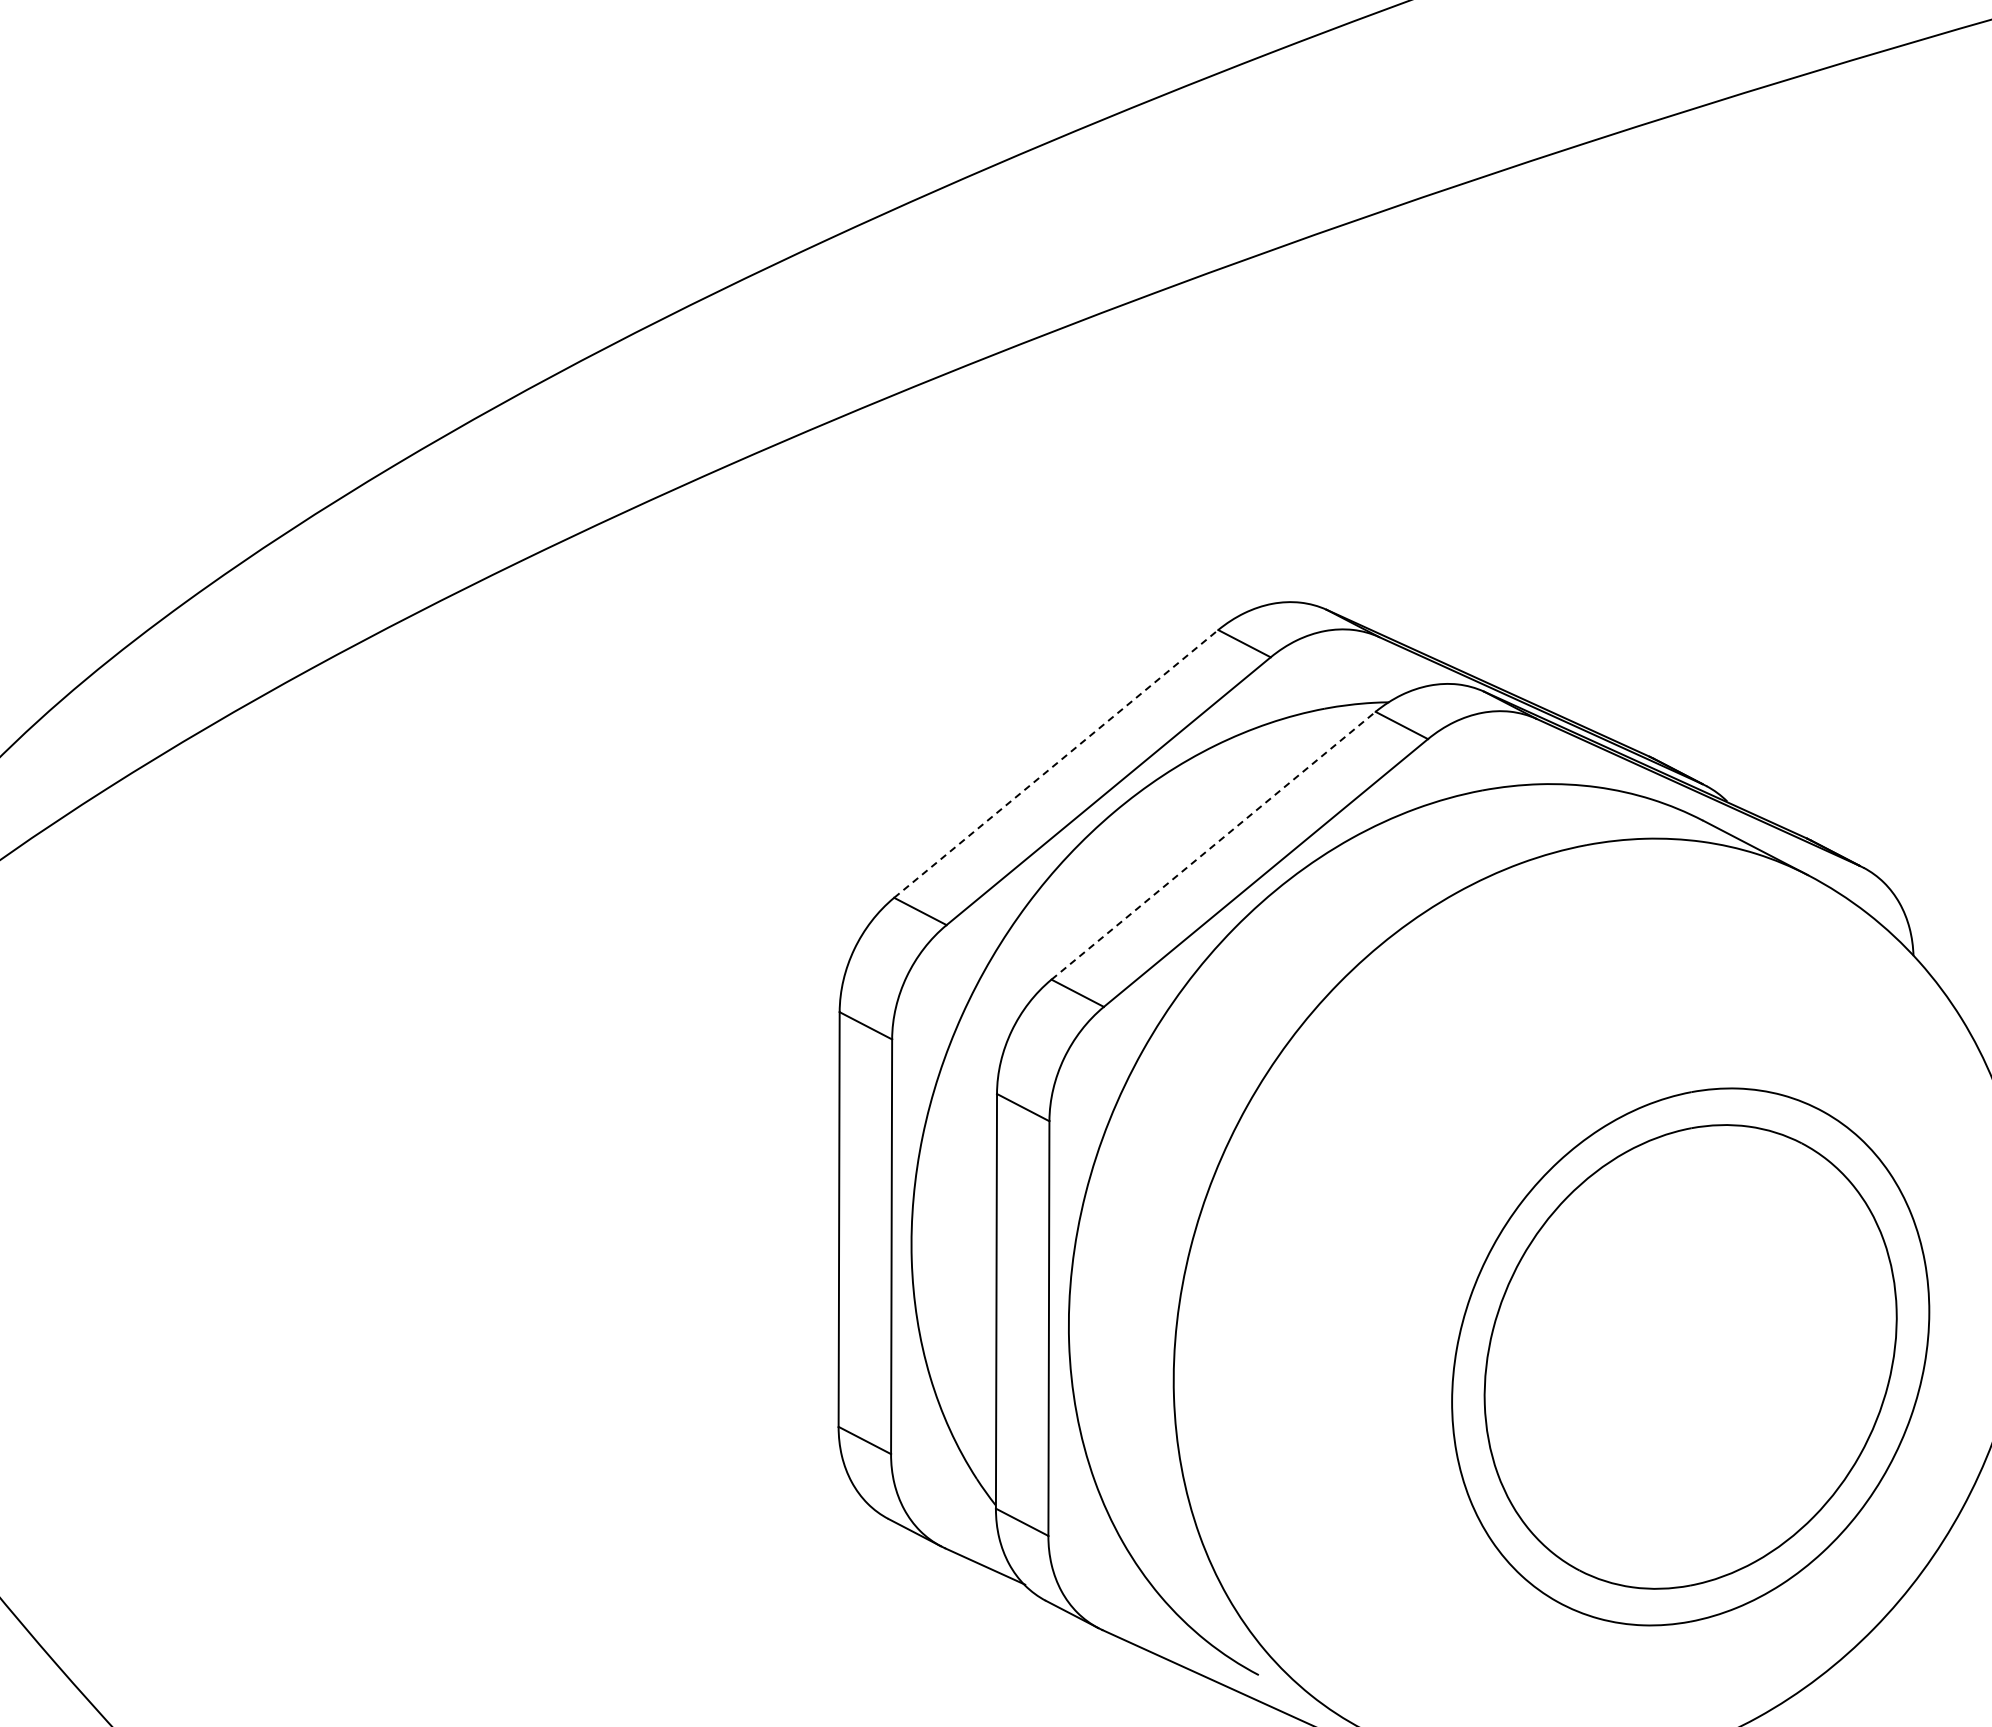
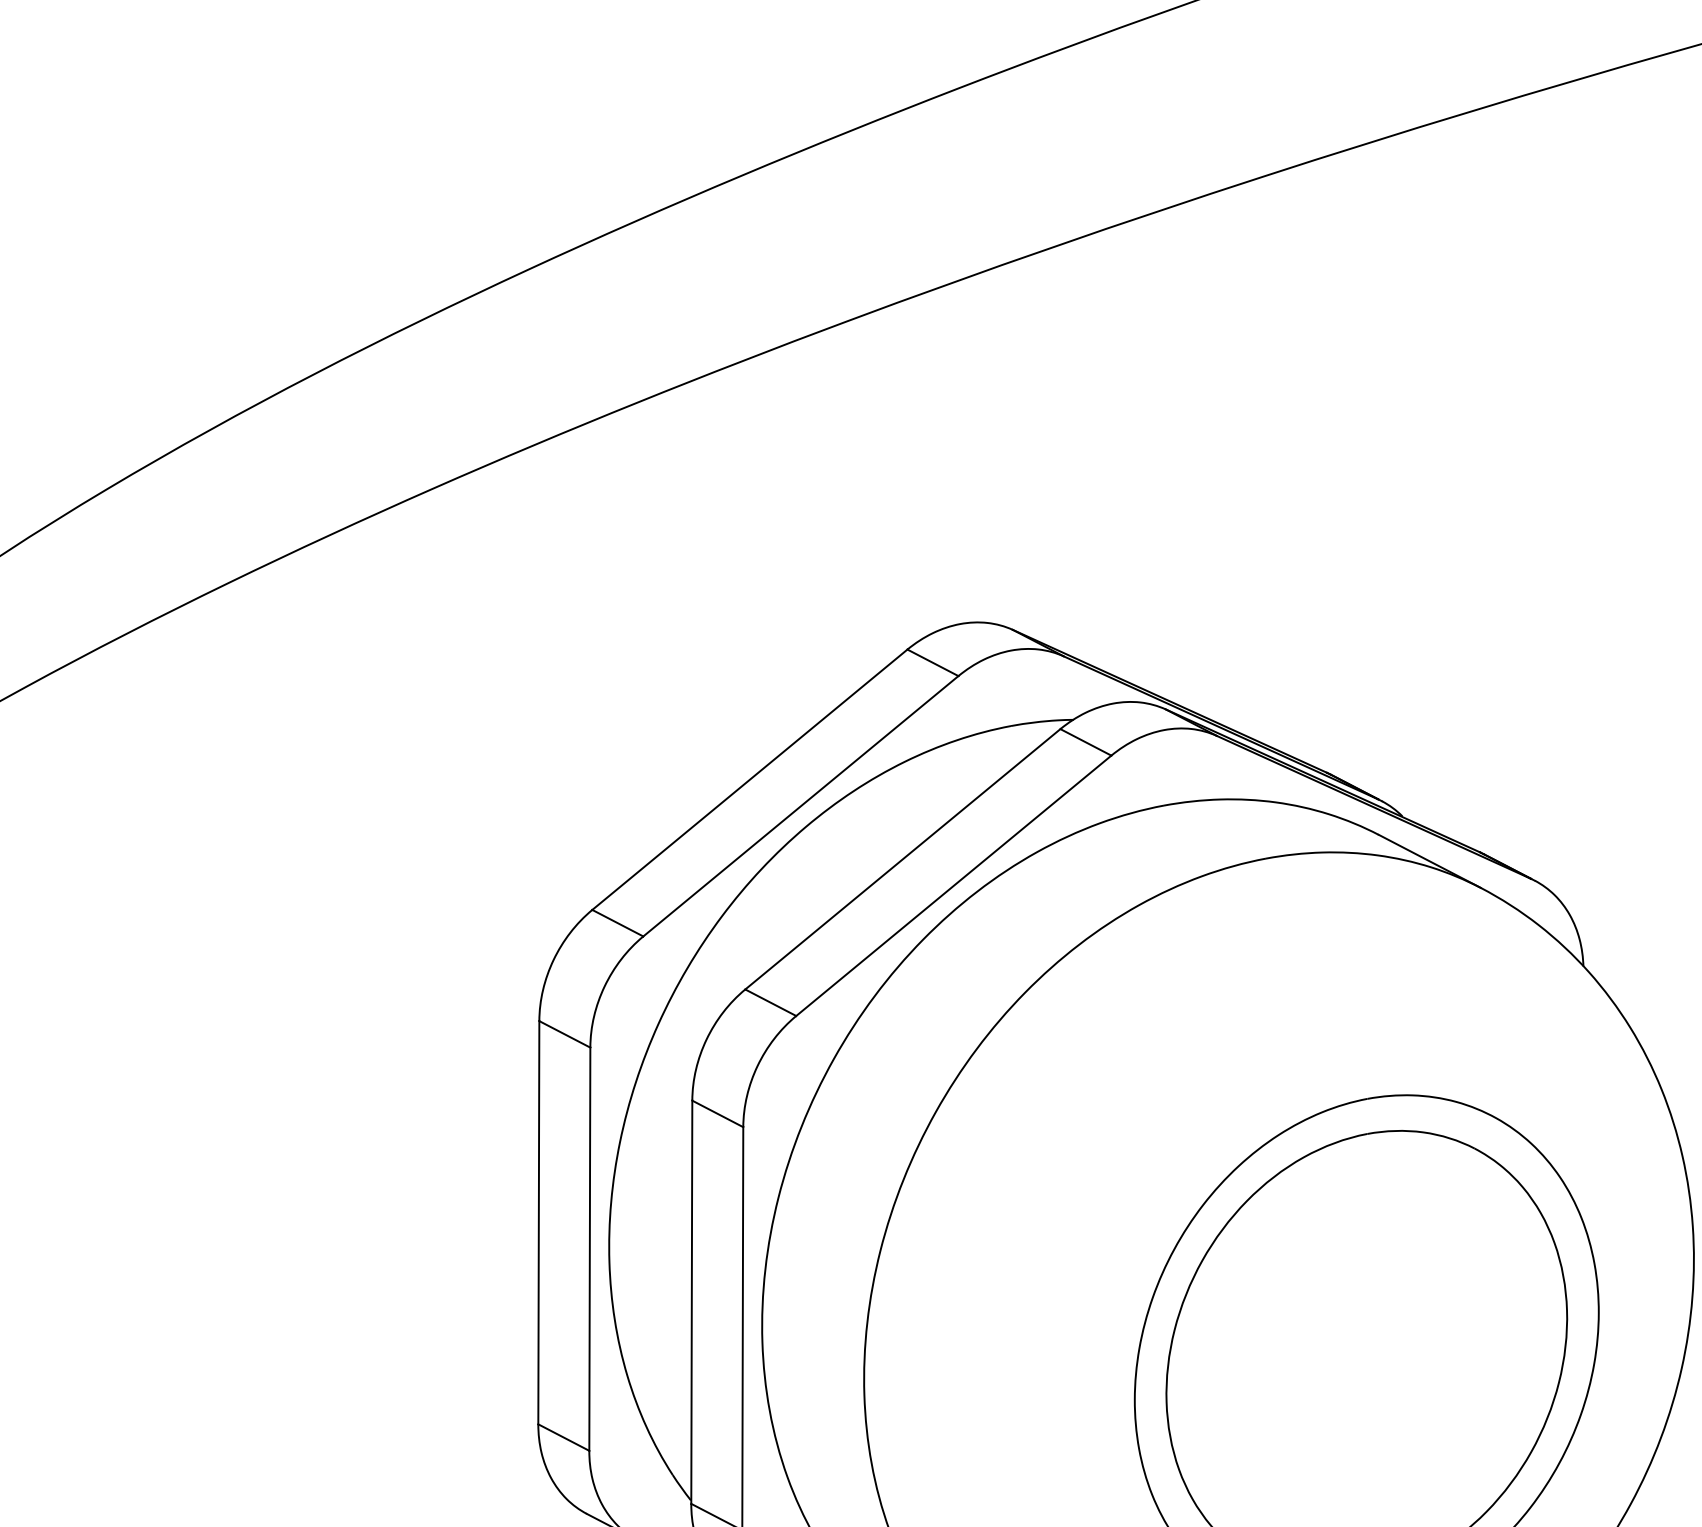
line: (1056, 763) -> (750, 779), dashed -> solid
line: (1213, 845) -> (902, 859), dashed -> solid

